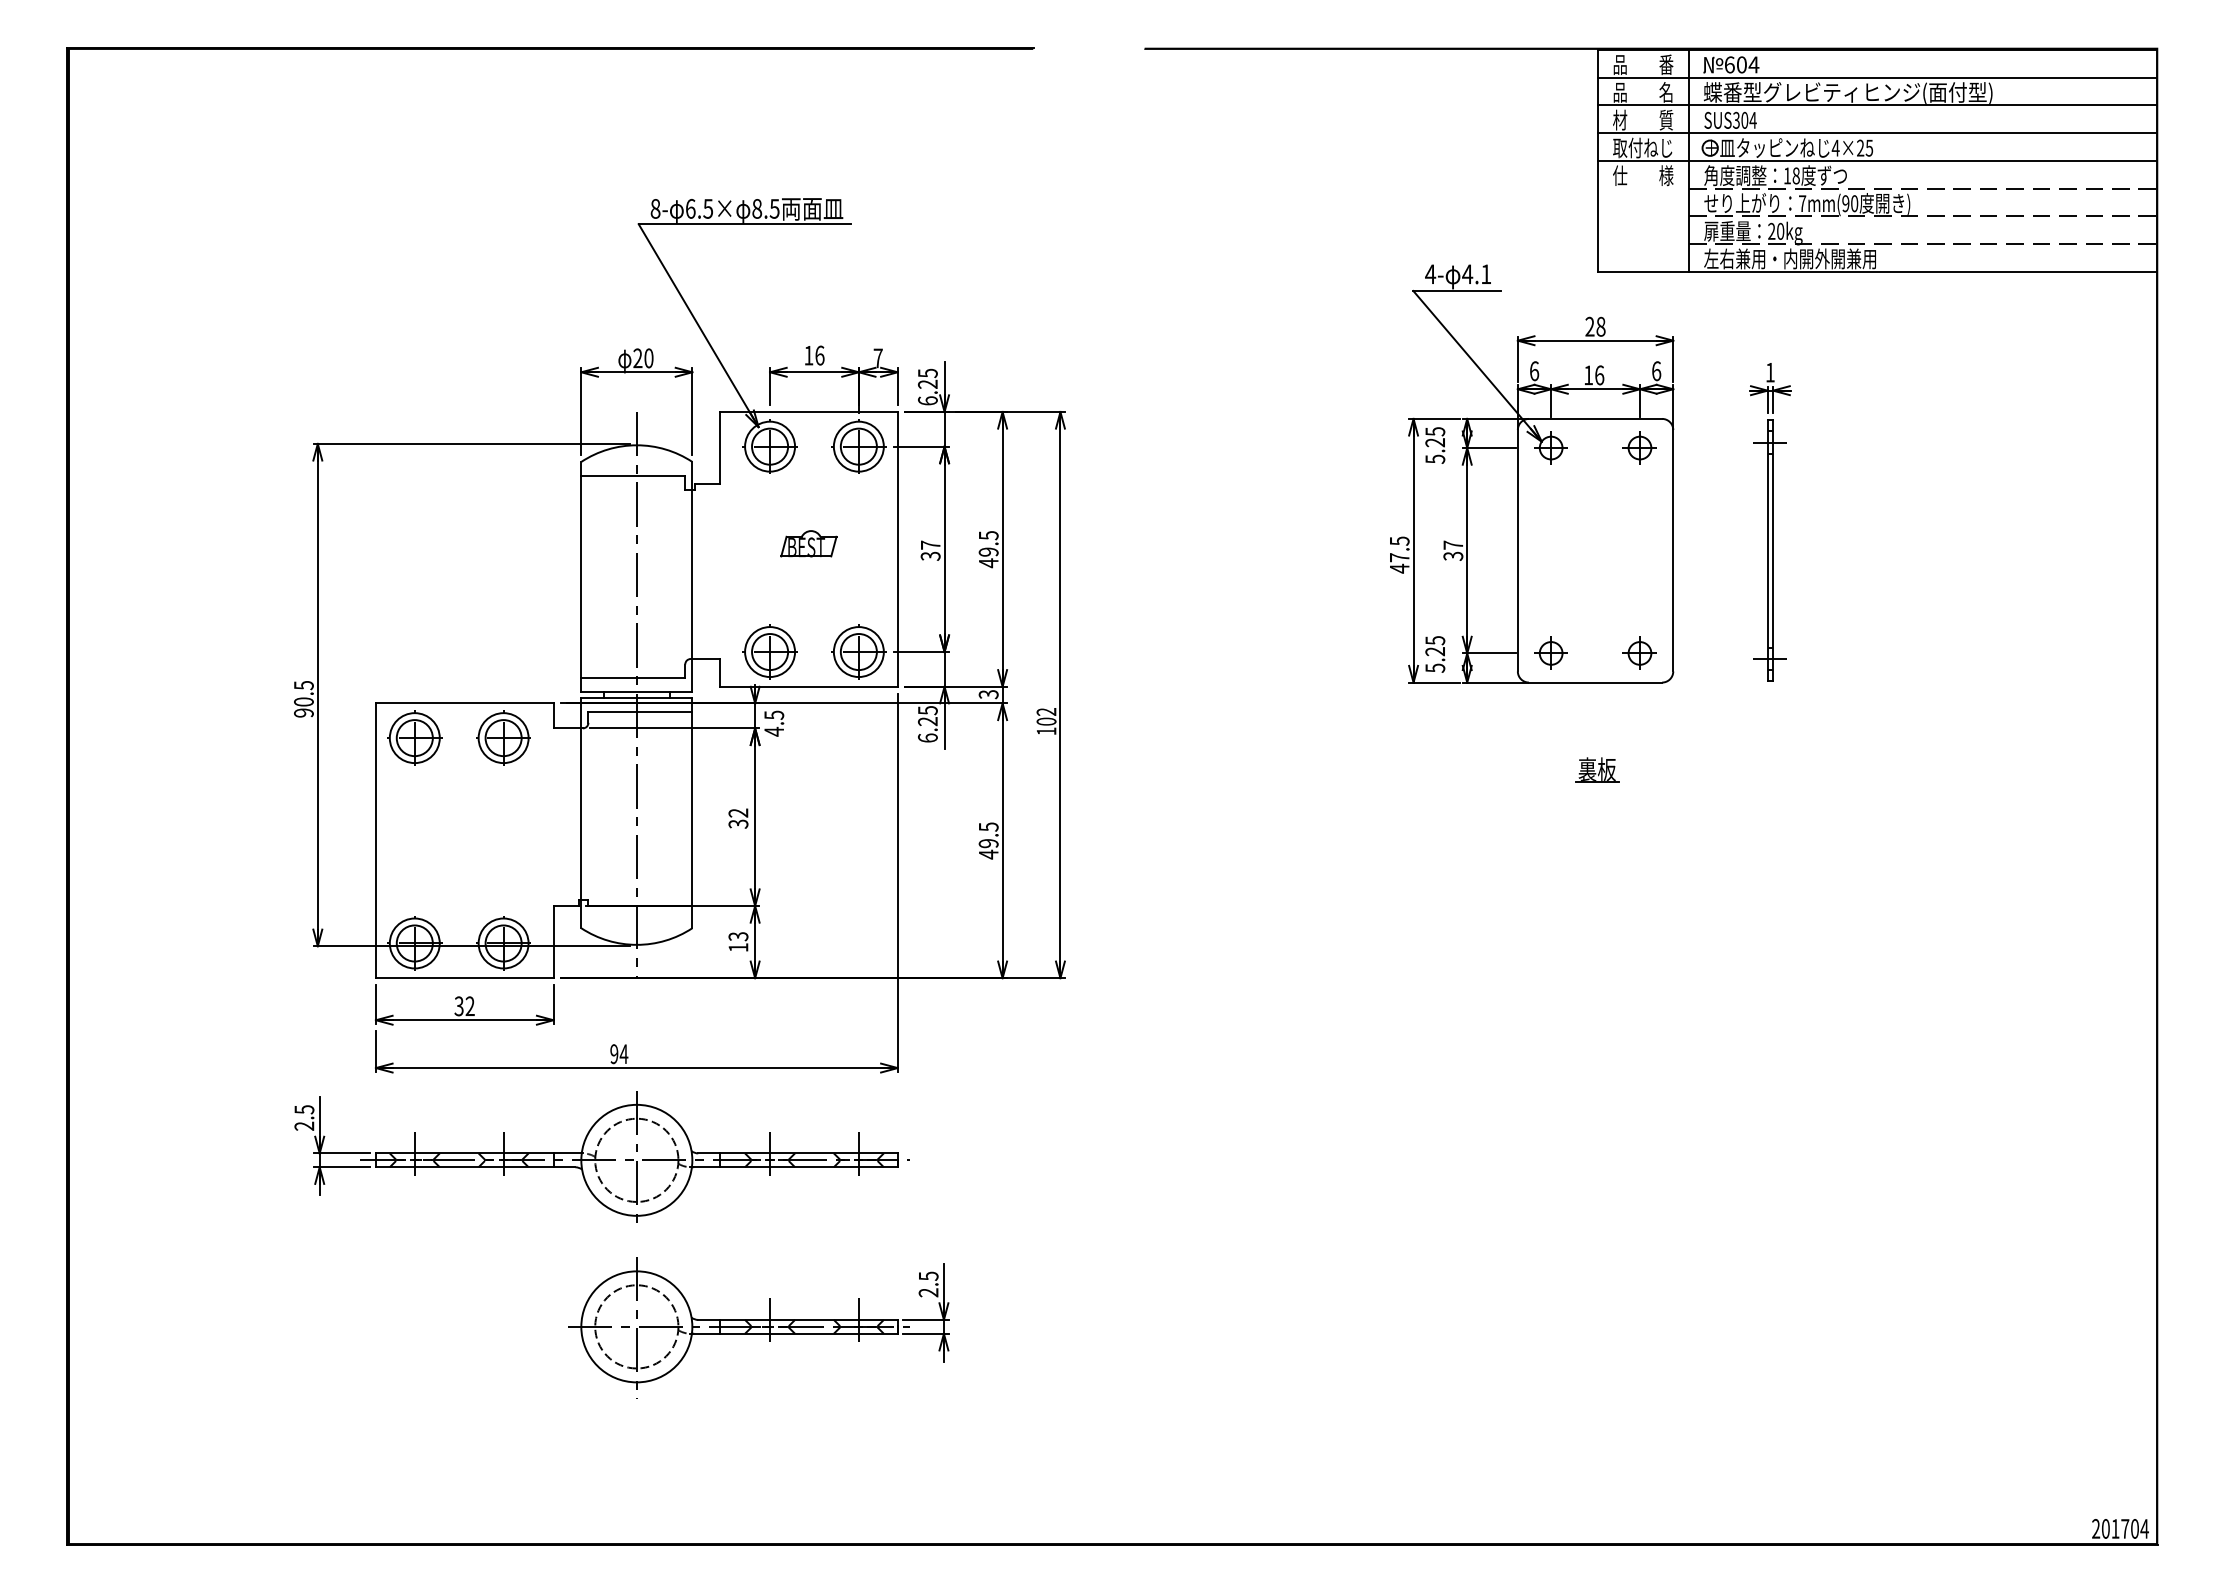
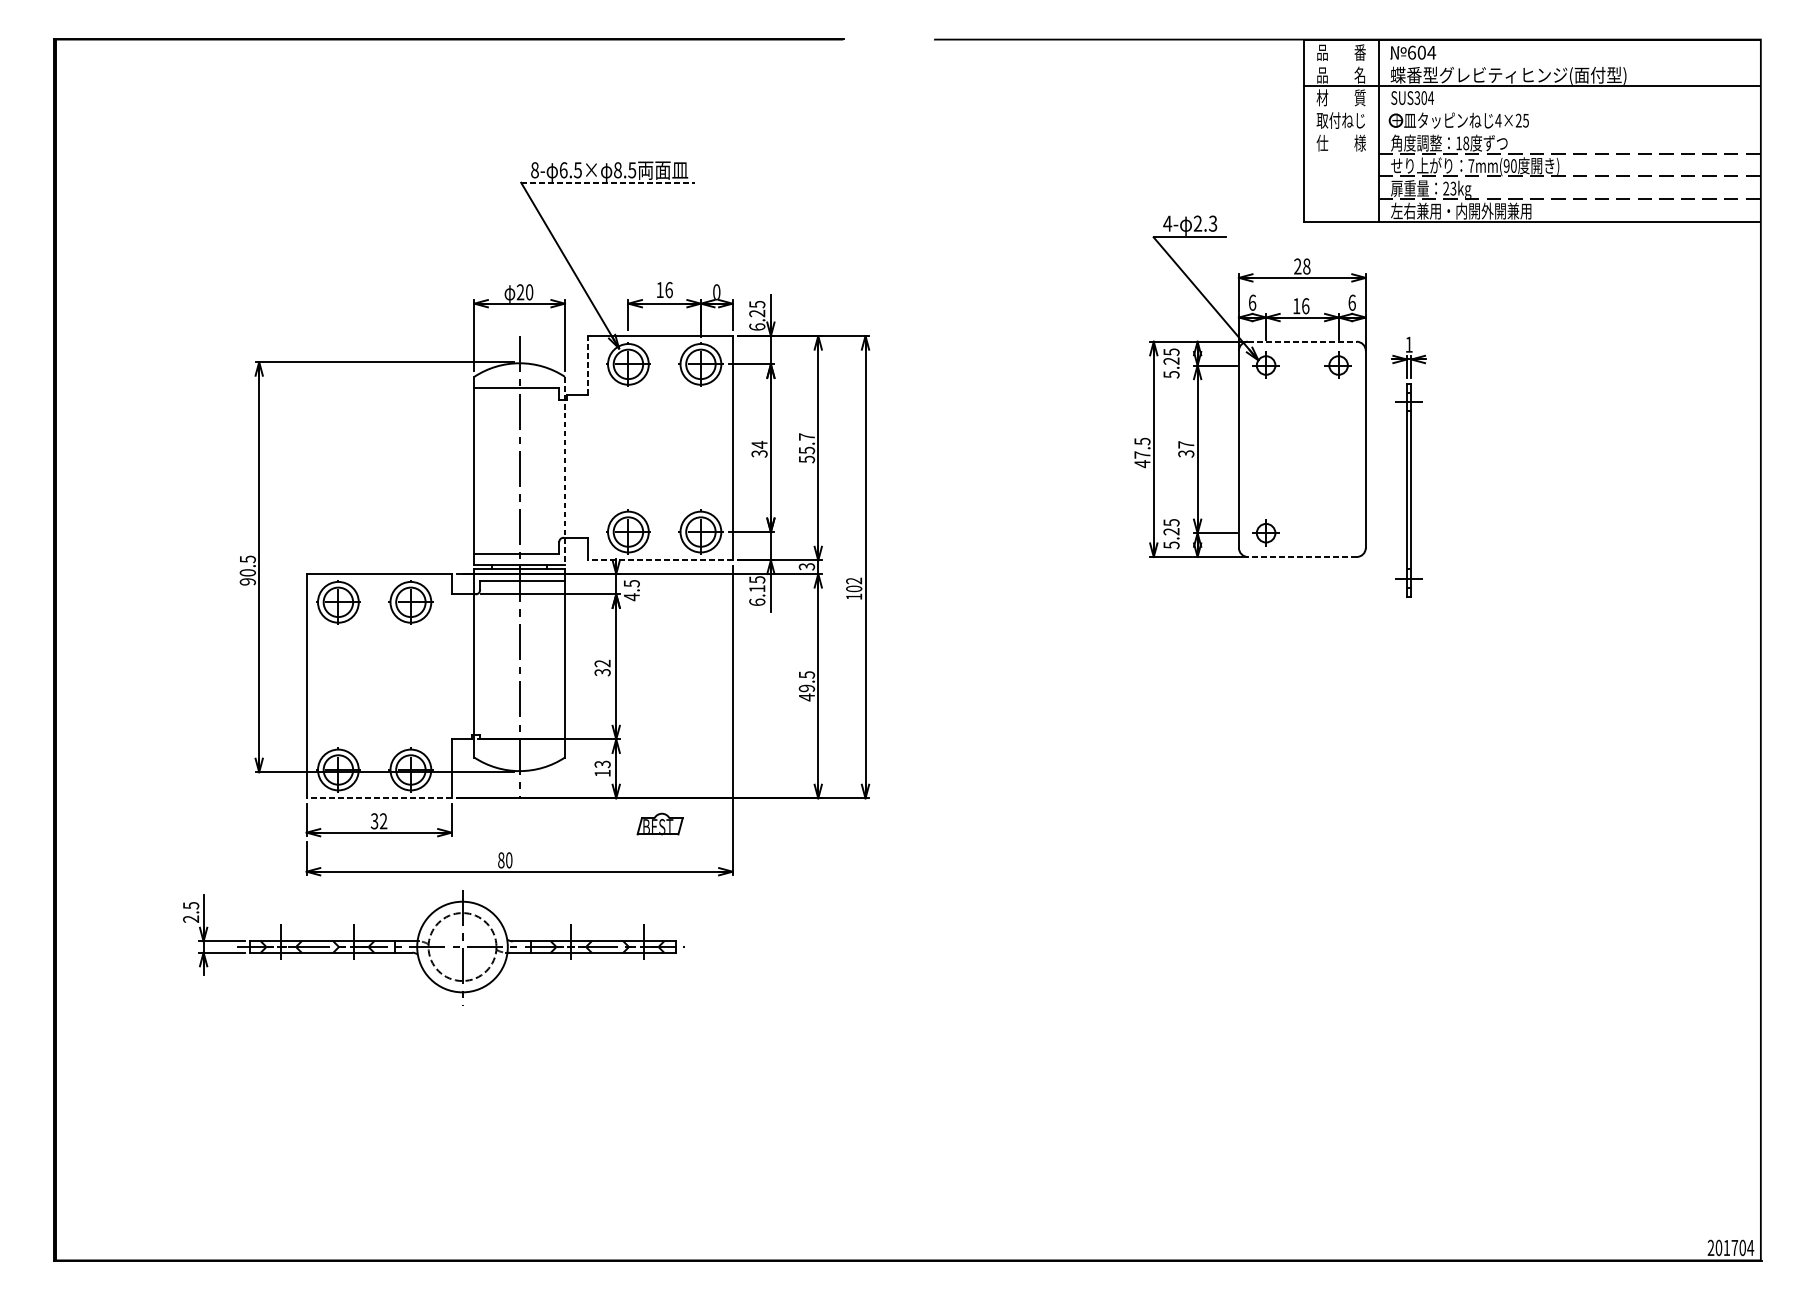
line: (1876, 77) -> (1531, 63), removed
line: (1876, 133) -> (1531, 108), removed
line: (1876, 160) -> (1531, 130), removed
line: (745, 224) -> (608, 183), solid -> dashed
text: (1780, 231) -> (1453, 188), 20kg -> 23kg
text: (1476, 274) -> (1205, 223), 4.1 -> 2.3
text: (877, 358) -> (716, 292), 7 -> 0
line: (1595, 418) -> (1302, 341), solid -> dashed
line: (720, 447) -> (587, 365), solid -> dashed
part: (1770, 522) -> (1409, 467), moved
part: (808, 543) -> (659, 823), moved
text: (930, 545) -> (759, 445), 37 -> 34
text: (988, 549) -> (806, 448), 49.5 -> 55.7
line: (692, 577) -> (565, 471), solid -> dashed
part: (1639, 652) -> (1338, 532), removed
line: (1595, 682) -> (1302, 556), solid -> dashed
line: (808, 686) -> (659, 560), solid -> dashed
text: (927, 721) -> (756, 588), 6.25 -> 6.15
part: (1597, 769) -> (1303, 627), removed
line: (464, 978) -> (378, 798), solid -> dashed
text: (619, 1054) -> (505, 860), 94 -> 80
part: (601, 1156) -> (433, 943), moved
part: (758, 1327) -> (618, 1083), removed

